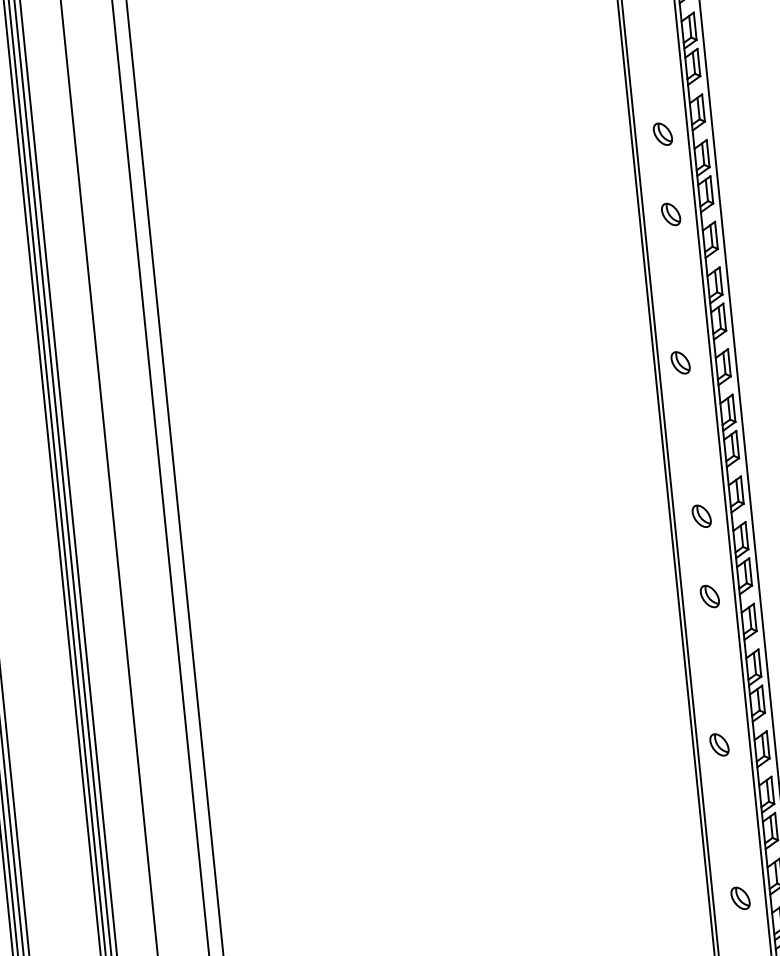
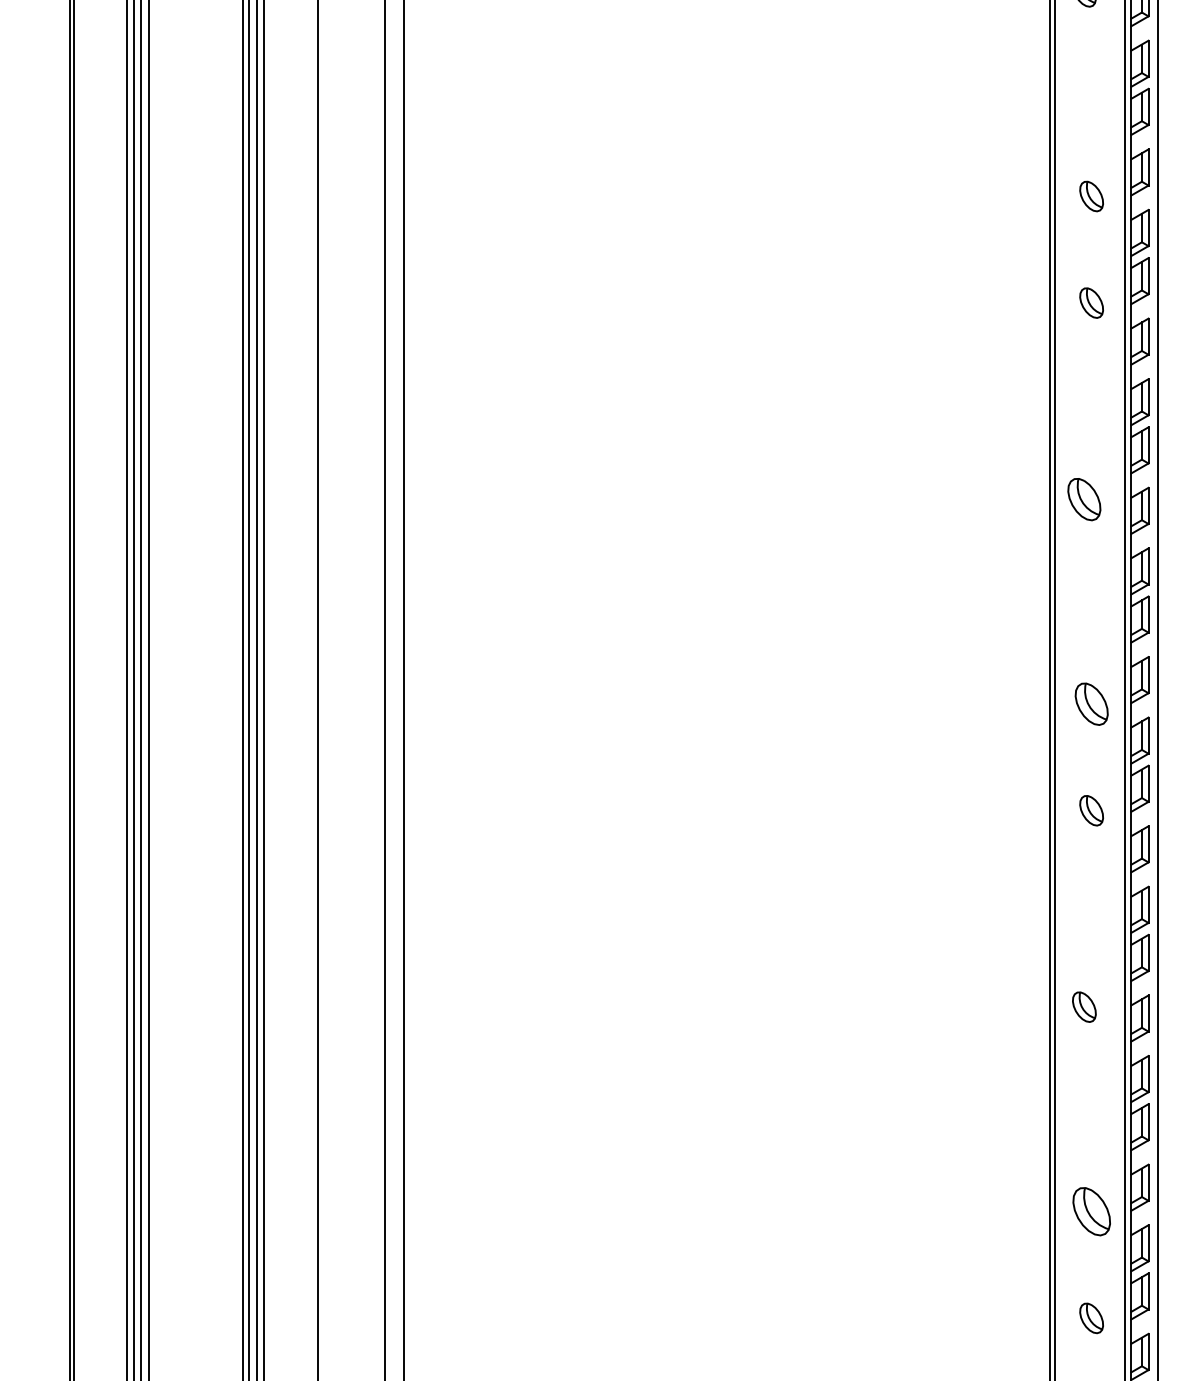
part: (680, 362) -> (1084, 499), size x1.4
part: (701, 515) -> (1091, 703), size x1.4
part: (740, 898) -> (1091, 1211), size x1.6

